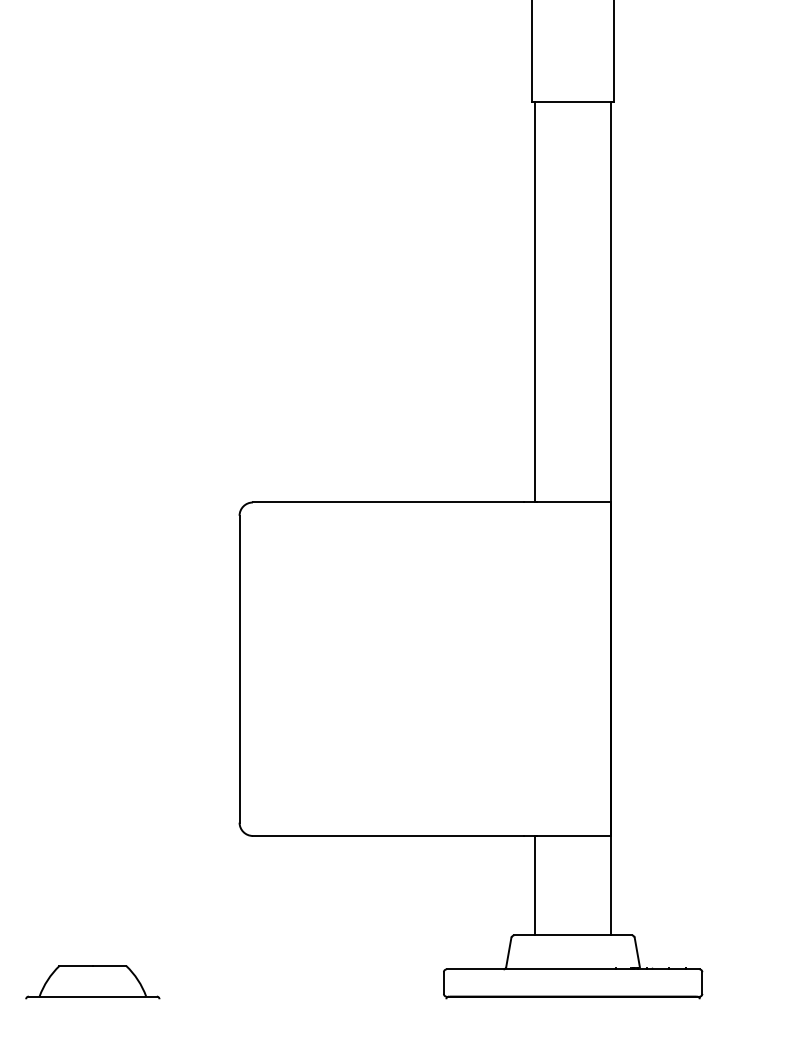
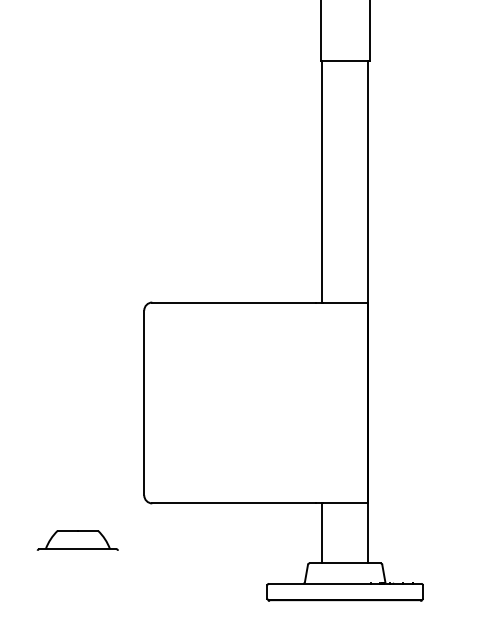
part: (92, 982) -> (77, 540), moved

